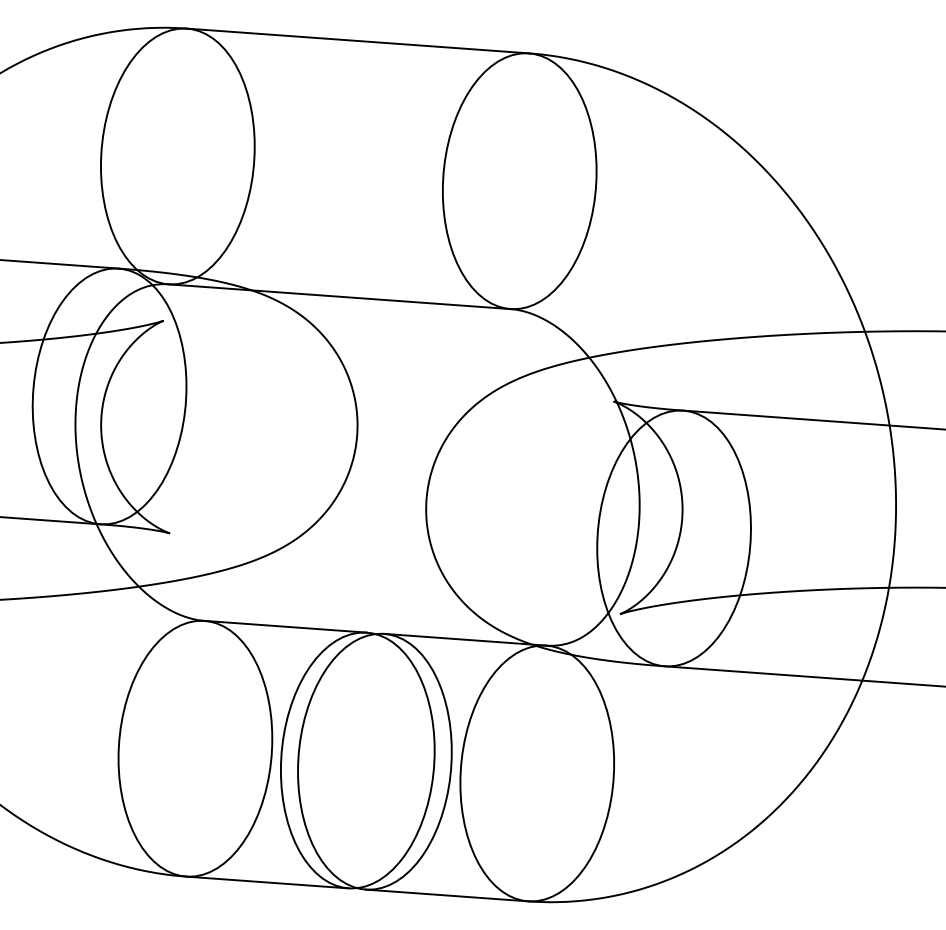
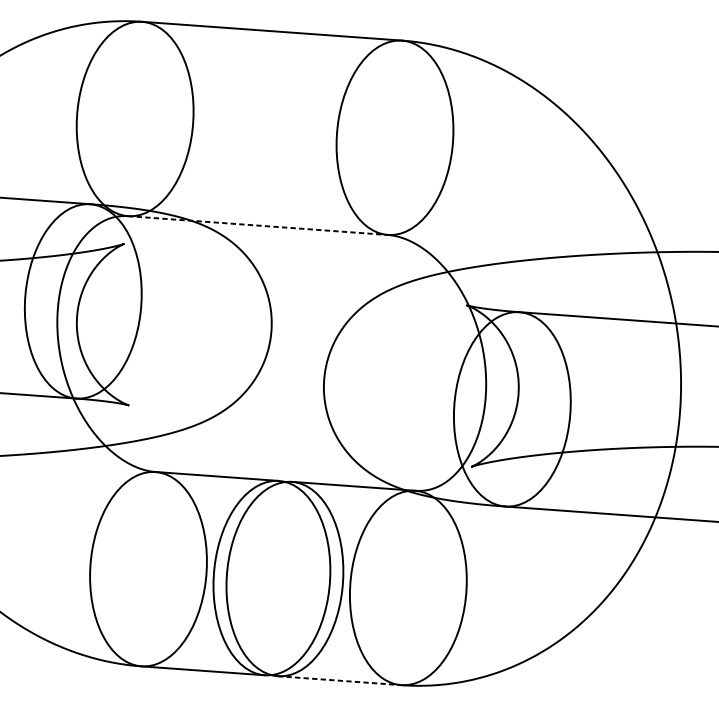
line: (340, 296) -> (258, 225), solid -> dashed
line: (447, 895) -> (340, 680), solid -> dashed

